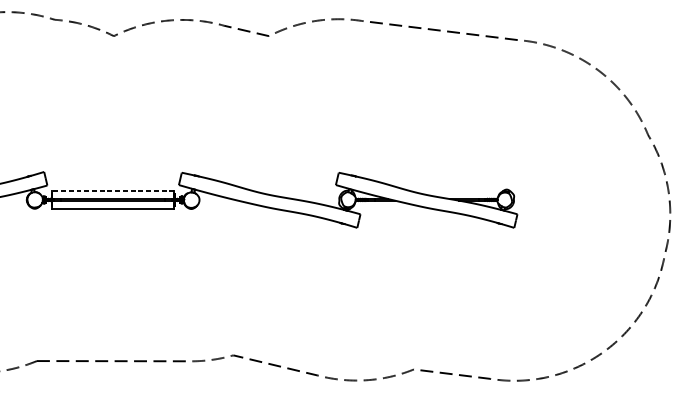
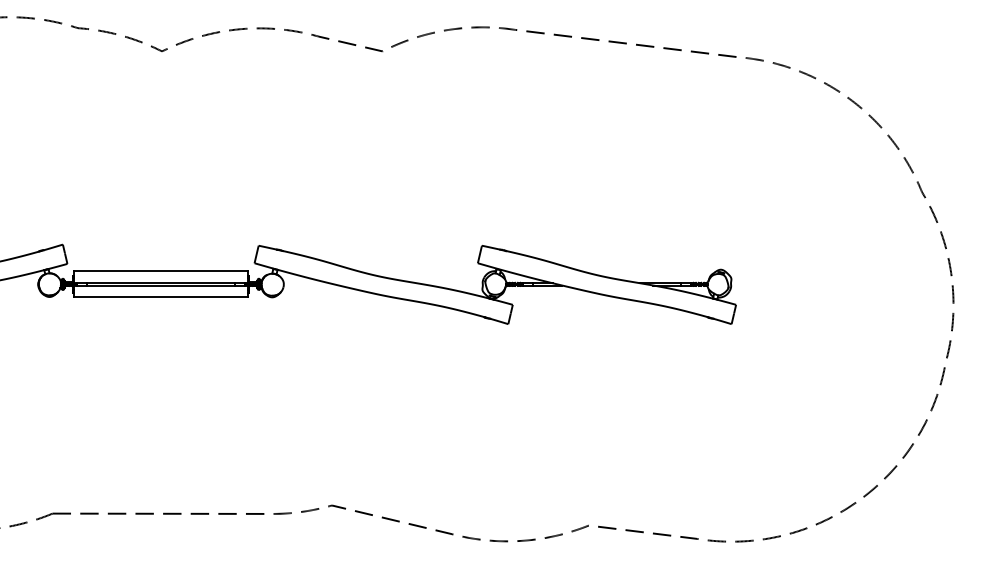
line: (112, 190) -> (160, 271), dashed -> solid

